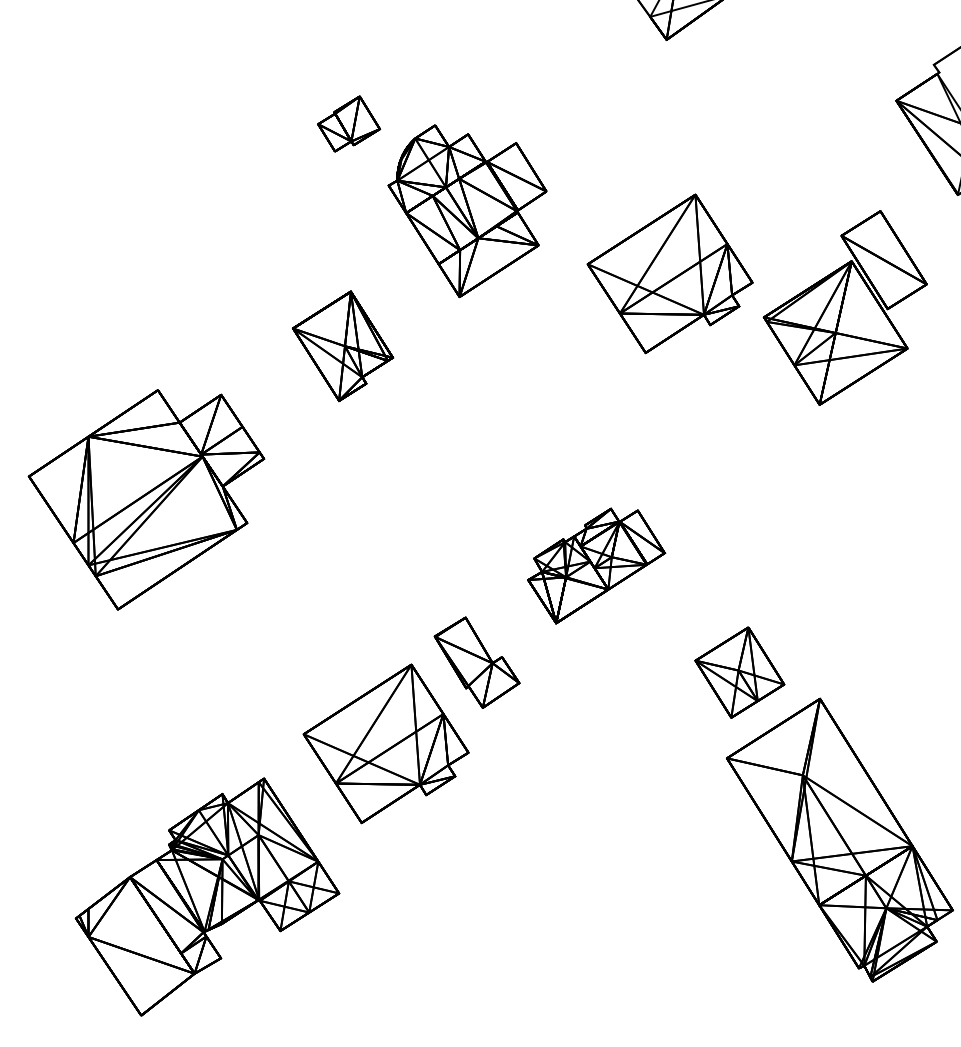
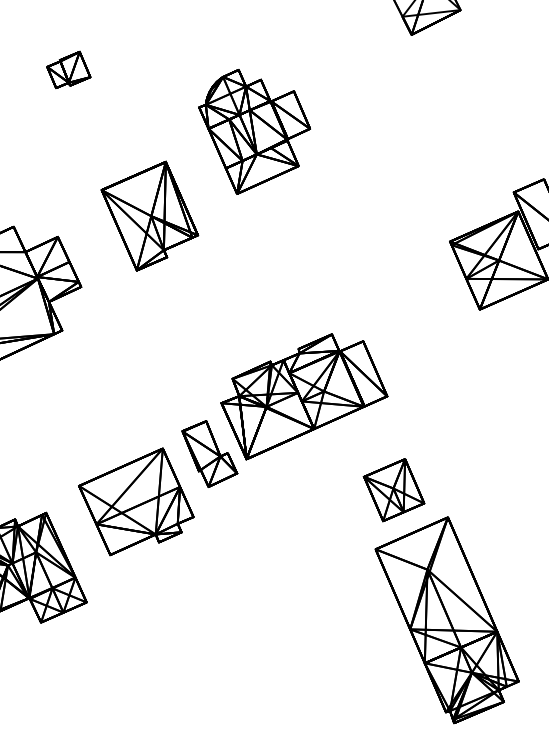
part: (349, 123) -> (69, 69), moved
part: (669, 273) -> (388, 200), removed
part: (342, 346) -> (148, 216), size x1.43
part: (596, 565) -> (304, 398), size x1.67

